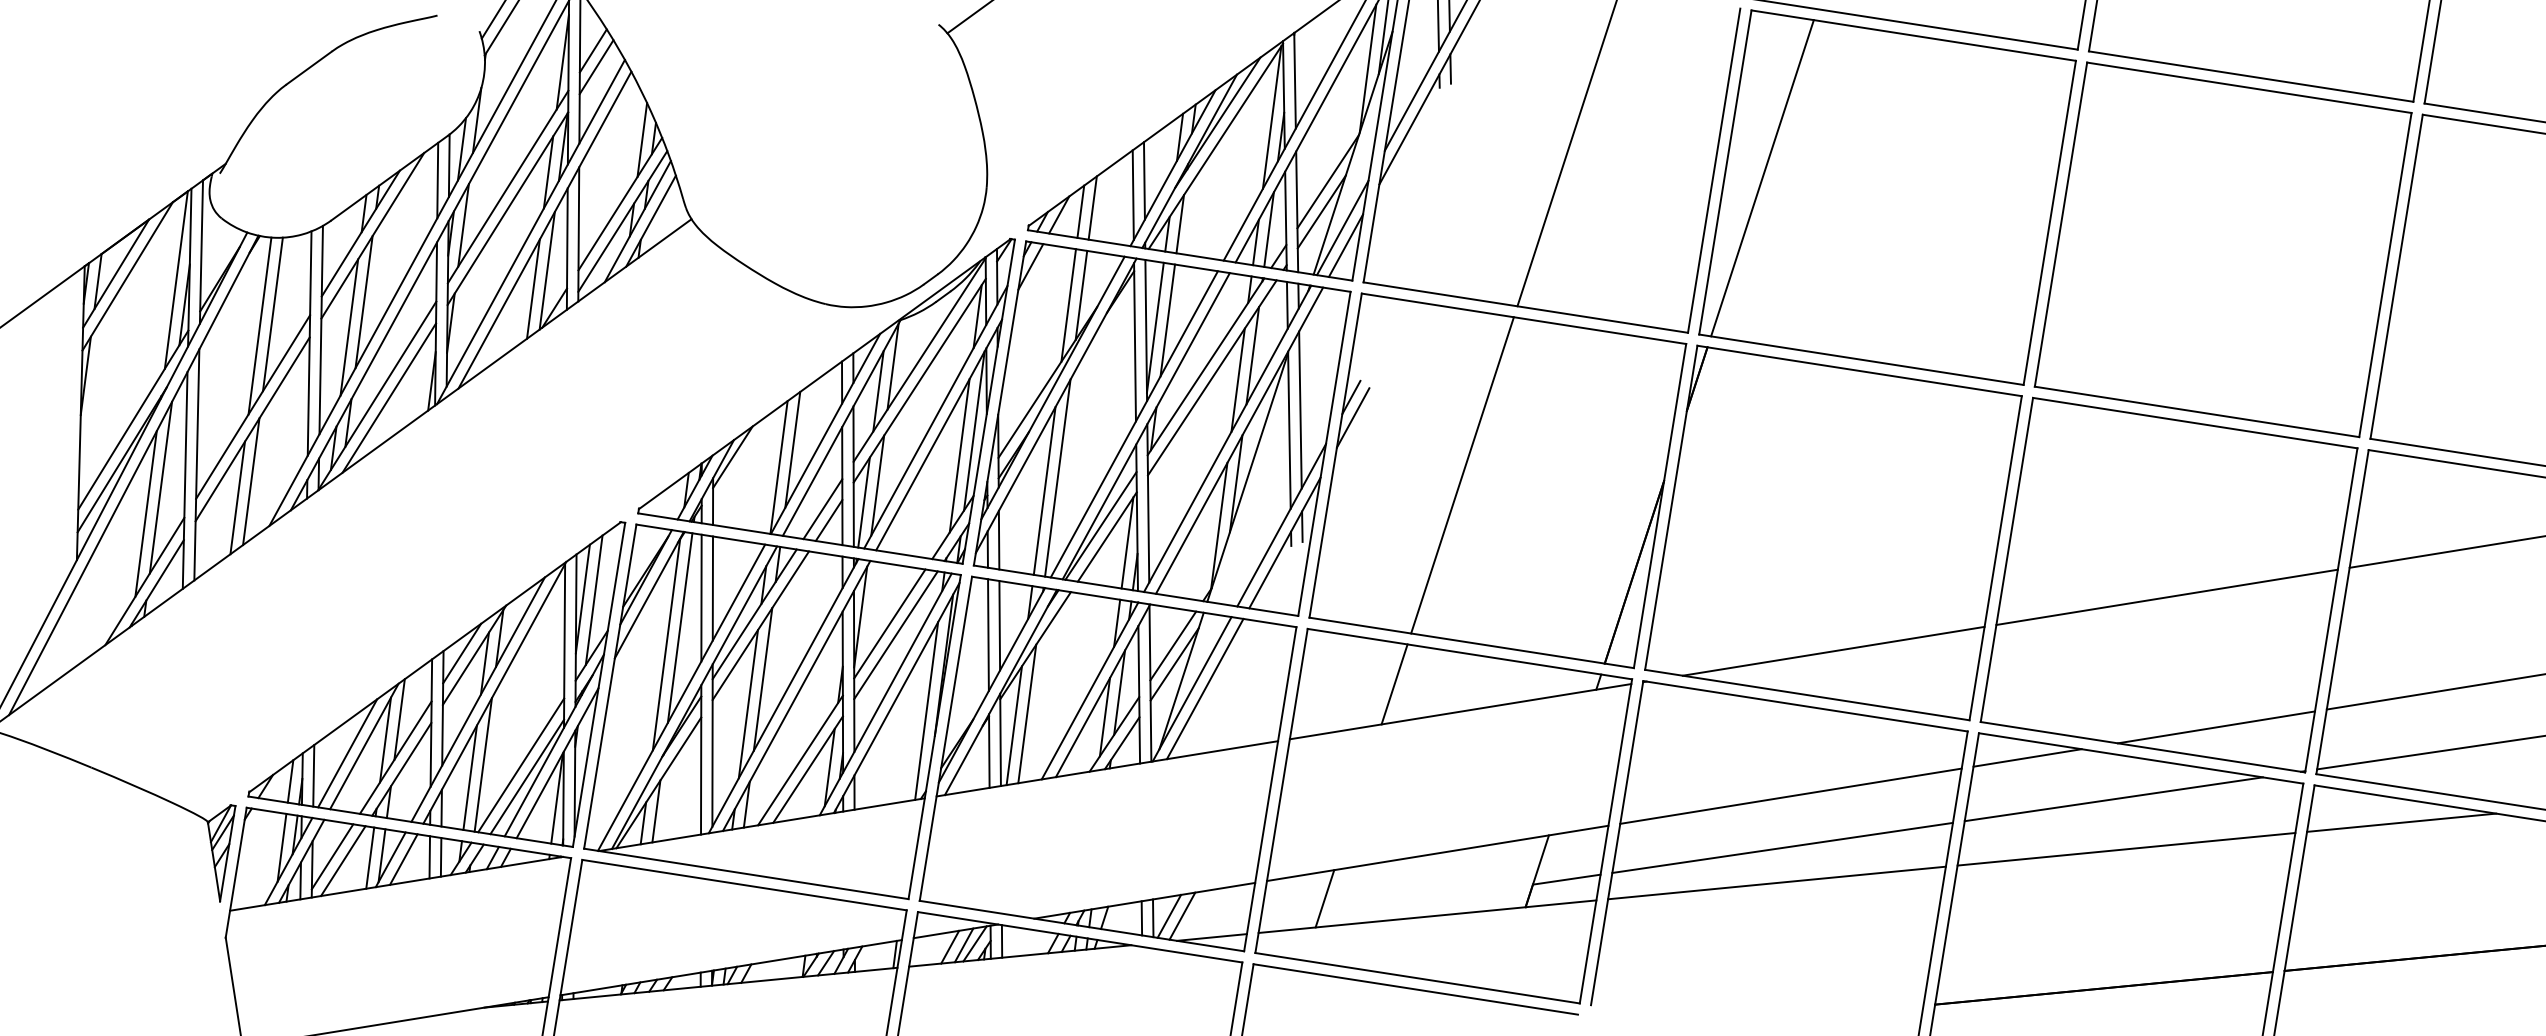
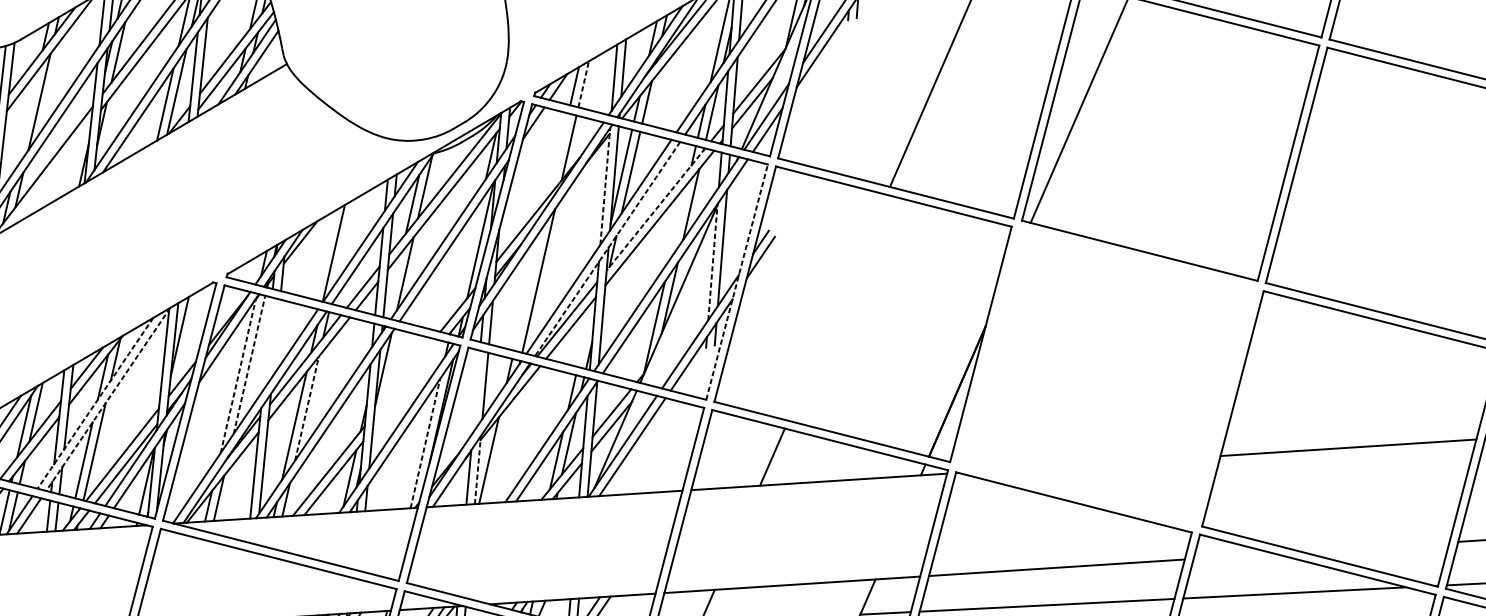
line: (1092, 208) -> (583, 84), solid -> dashed
line: (1068, 305) -> (558, 154), removed
line: (349, 327) -> (26, 119), removed
line: (1135, 341) -> (605, 185), solid -> dashed
line: (1206, 366) -> (656, 209), solid -> dashed
line: (1237, 379) -> (678, 221), removed
line: (389, 397) -> (51, 174), removed
line: (1146, 426) -> (607, 249), solid -> dashed
line: (1289, 430) -> (712, 262), solid -> dashed
line: (792, 449) -> (345, 241), removed
line: (1324, 453) -> (737, 281), solid -> dashed
line: (959, 455) -> (467, 257), removed
line: (1462, 475) -> (837, 307), removed
line: (1044, 490) -> (528, 289), removed
line: (863, 502) -> (393, 285), removed
part: (1833, 532) -> (1107, 376), removed
line: (1127, 542) -> (585, 333), removed
line: (712, 588) -> (276, 337), removed
line: (701, 597) -> (267, 343), removed
line: (593, 599) -> (187, 337), removed
line: (889, 623) -> (404, 376), removed
line: (680, 628) -> (249, 365), solid -> dashed
line: (988, 634) -> (476, 391), removed
line: (895, 635) -> (407, 385), removed
line: (666, 644) -> (238, 375), solid -> dashed
line: (763, 679) -> (307, 408), solid -> dashed
line: (494, 693) -> (107, 399), solid -> dashed
line: (477, 700) -> (94, 403), solid -> dashed
line: (926, 711) -> (425, 443), solid -> dashed
line: (1027, 713) -> (499, 452), removed
line: (2215, 727) -> (1374, 547), removed
line: (1000, 739) -> (477, 469), solid -> dashed
line: (2027, 757) -> (1234, 555), removed

